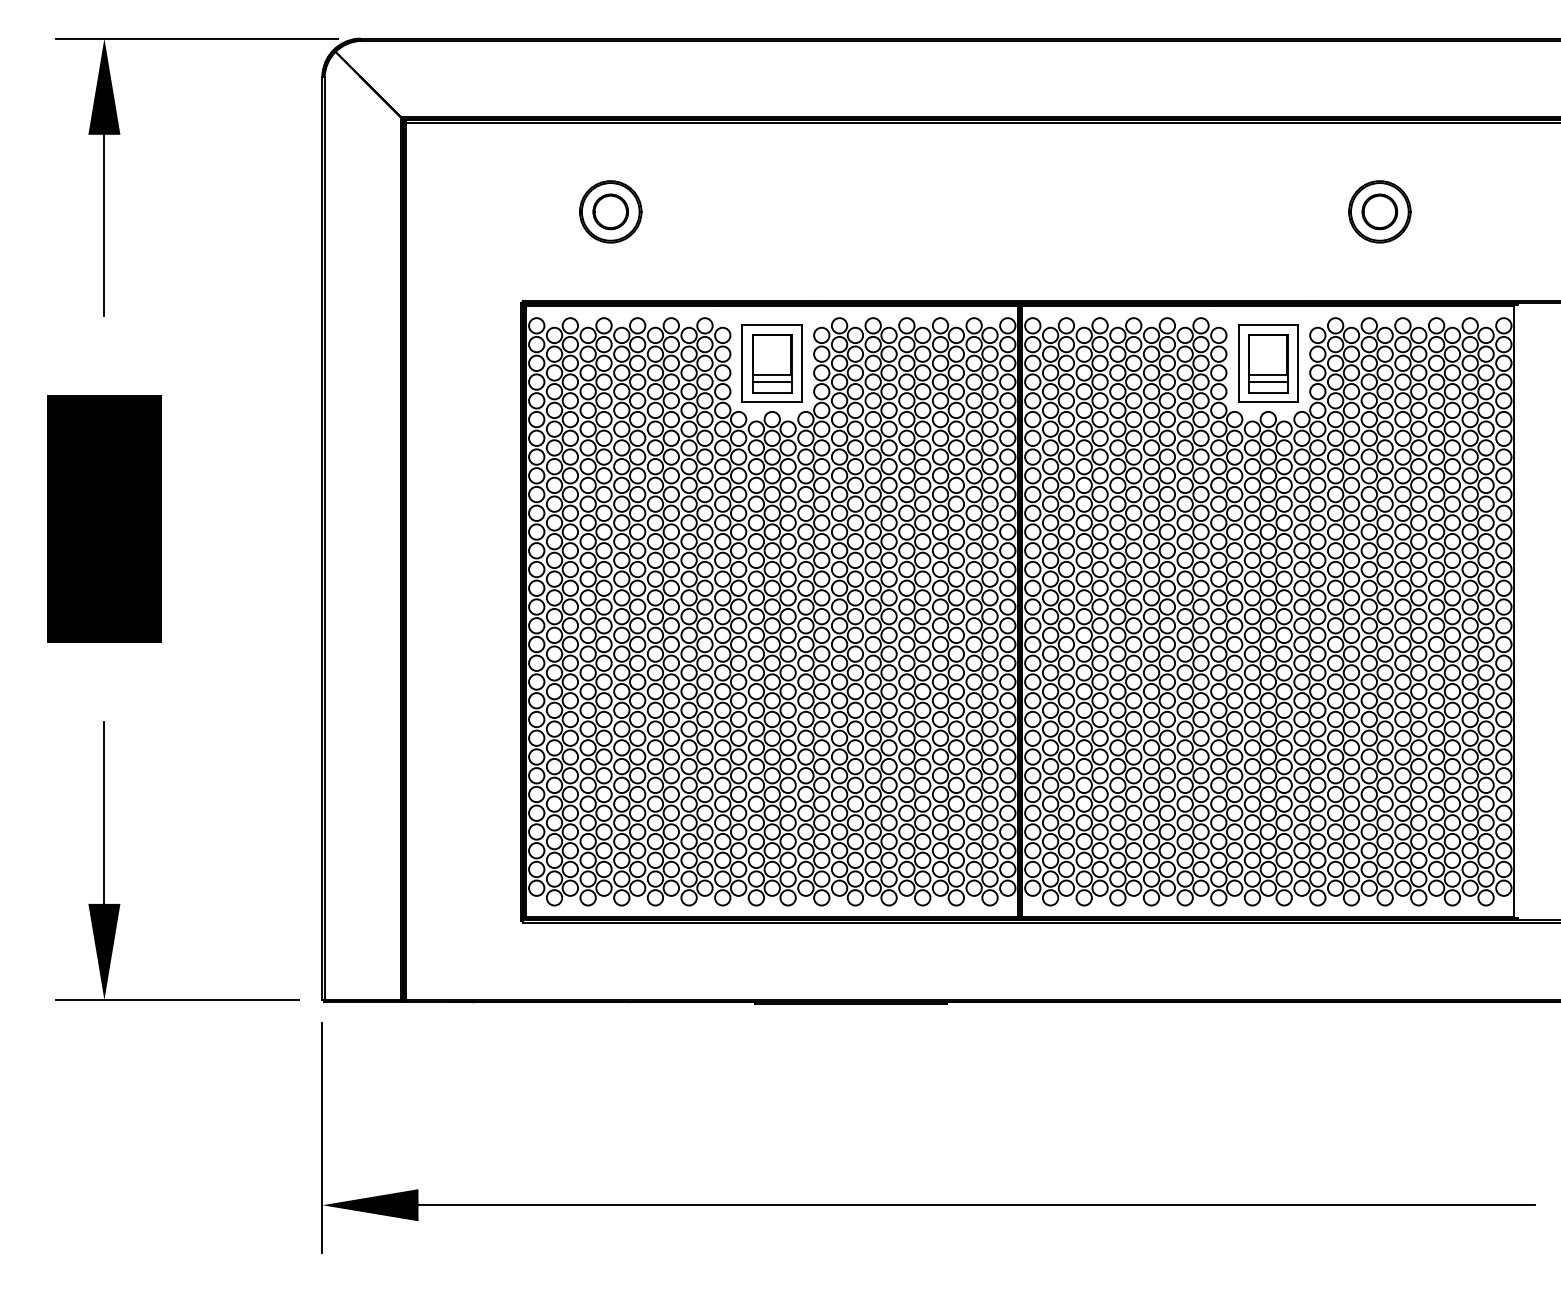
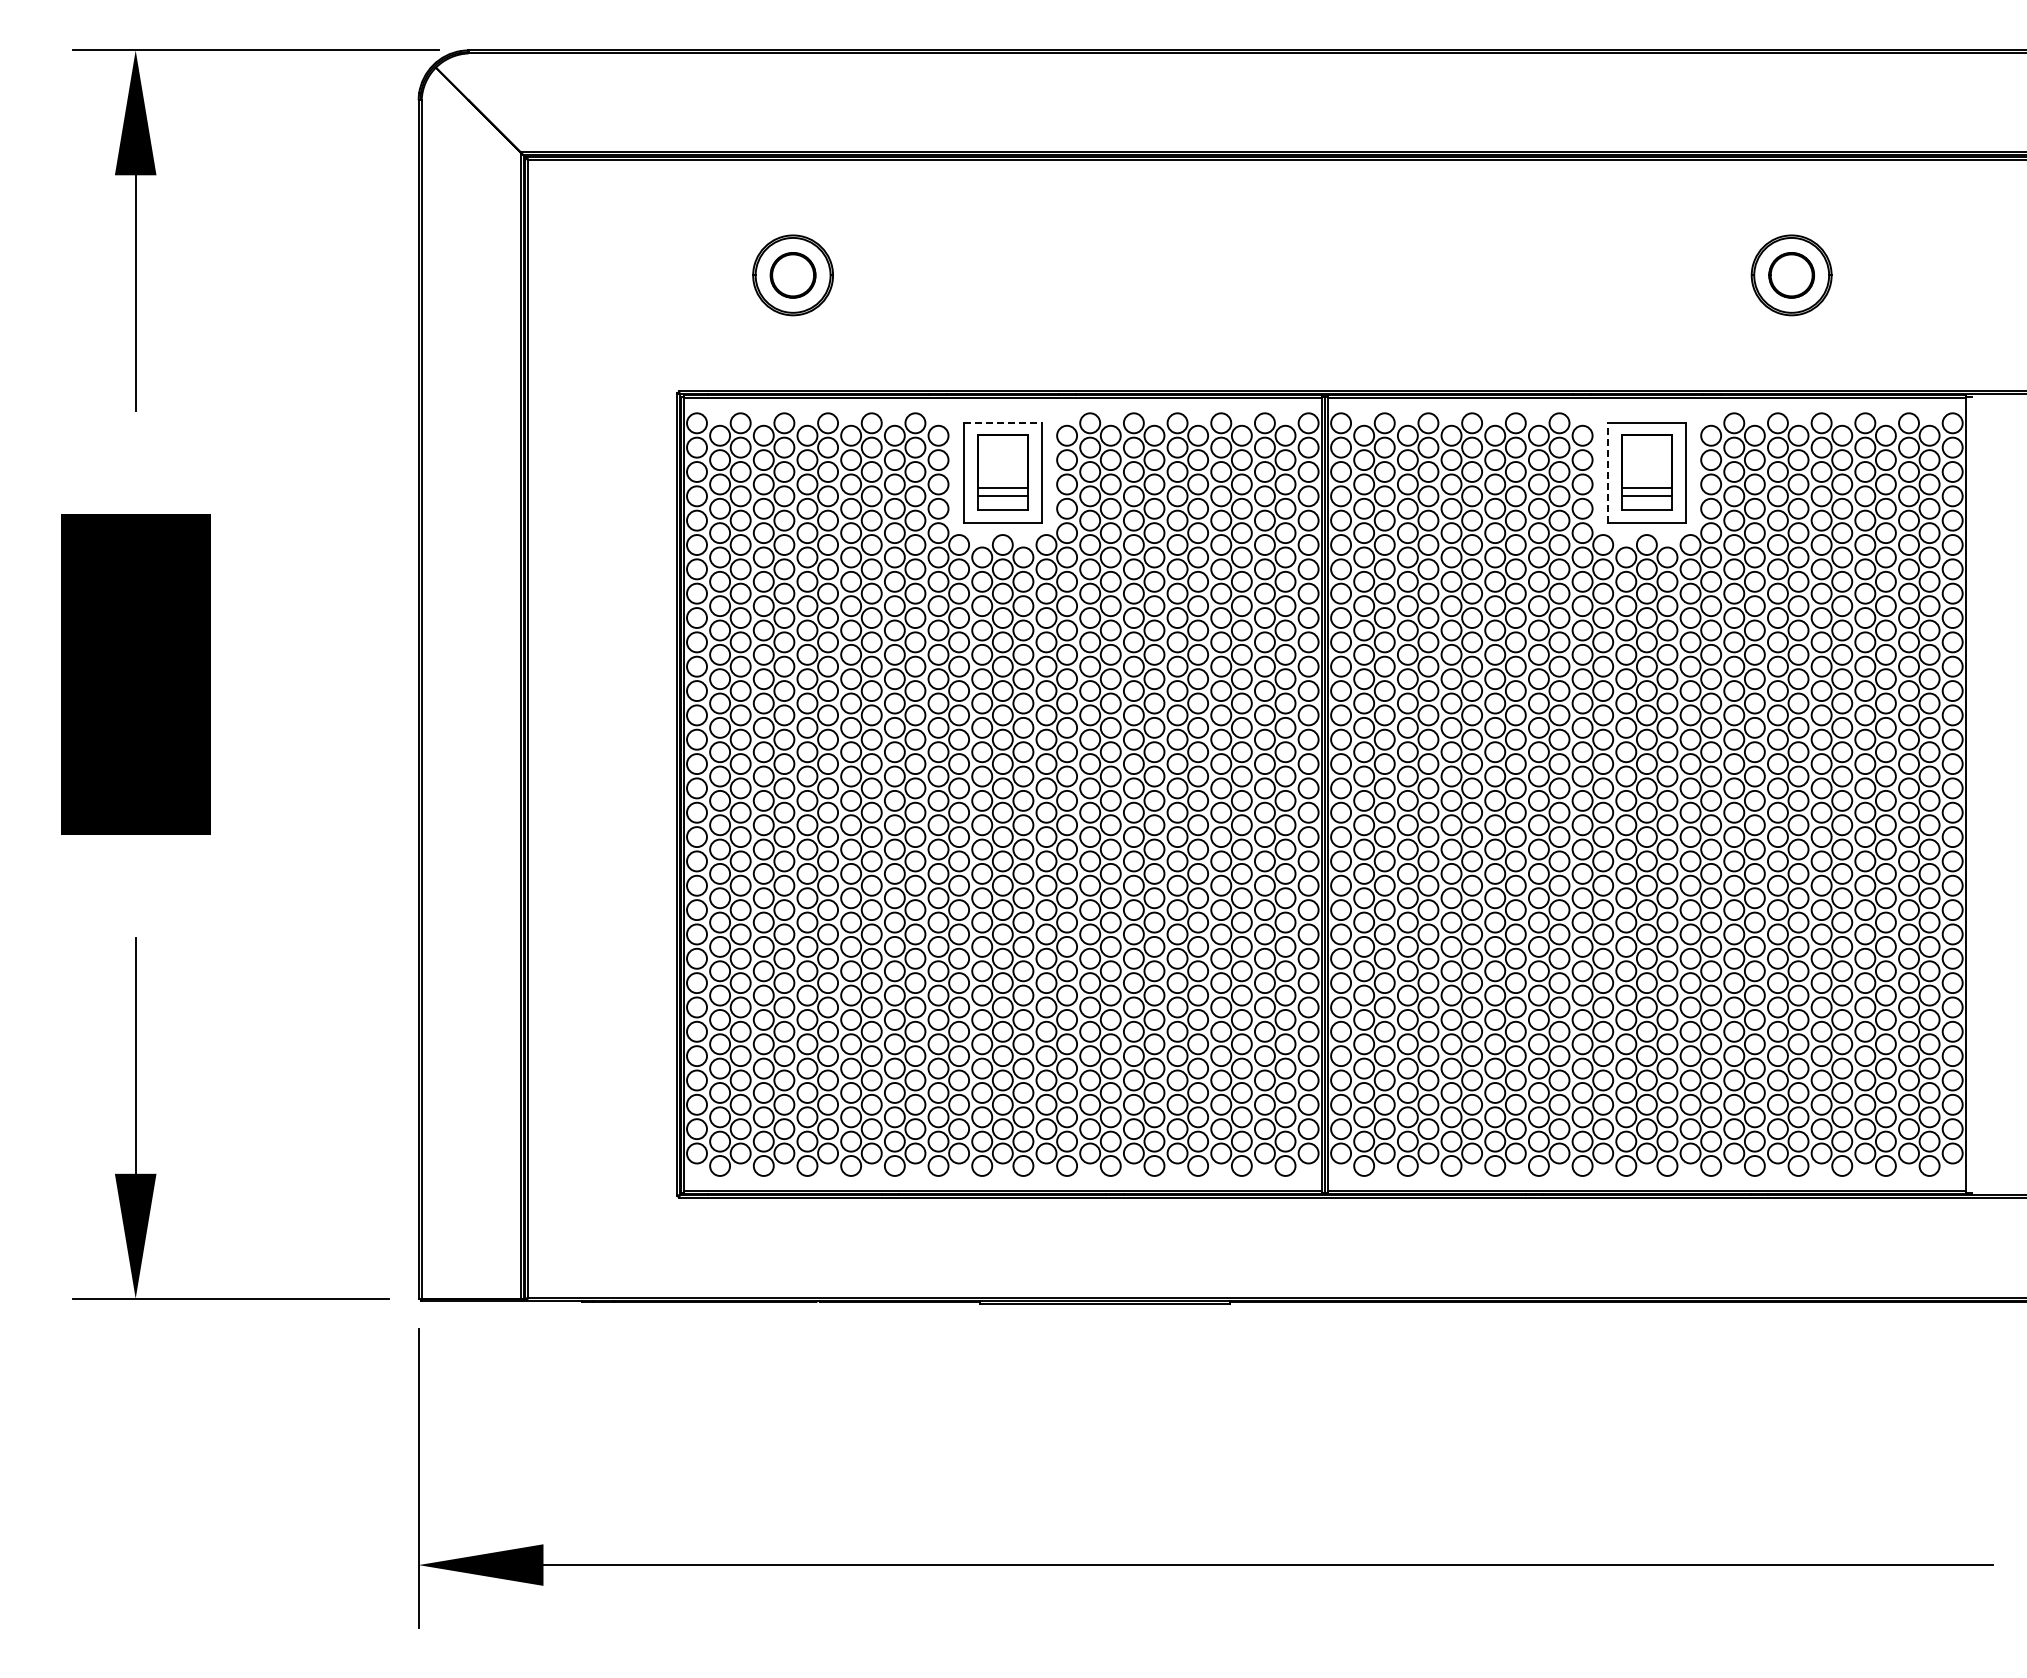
line: (772, 325) -> (1002, 422), solid -> dashed
line: (1238, 363) -> (1608, 472), solid -> dashed

